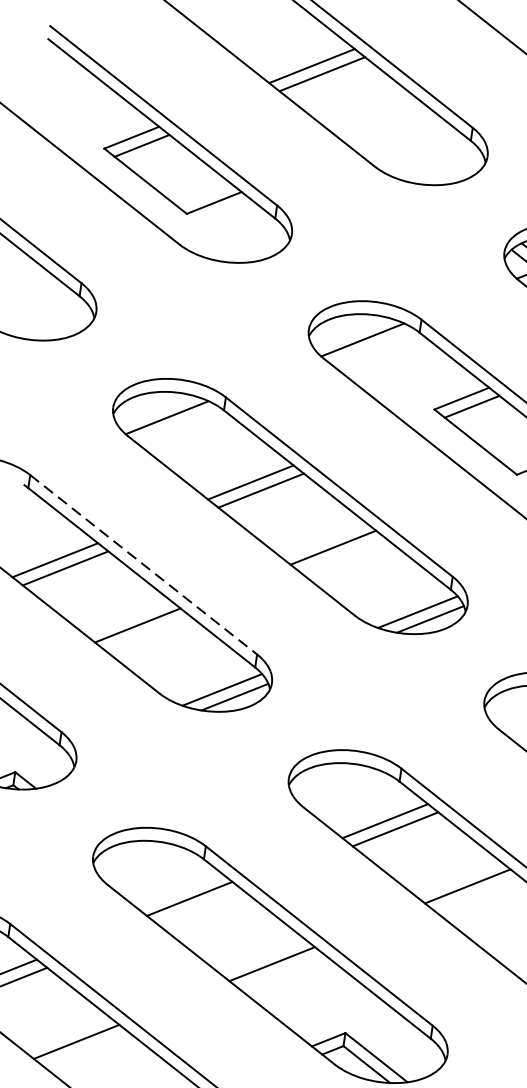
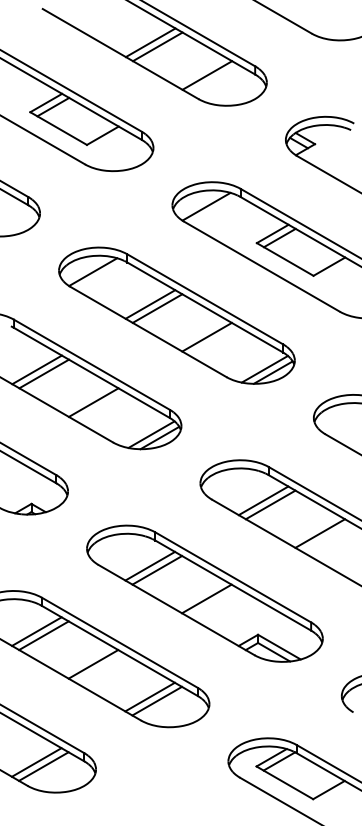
line: (394, 131) -> (207, 75), added
line: (143, 564) -> (91, 364), dashed -> solid
line: (200, 907) -> (157, 570), added

